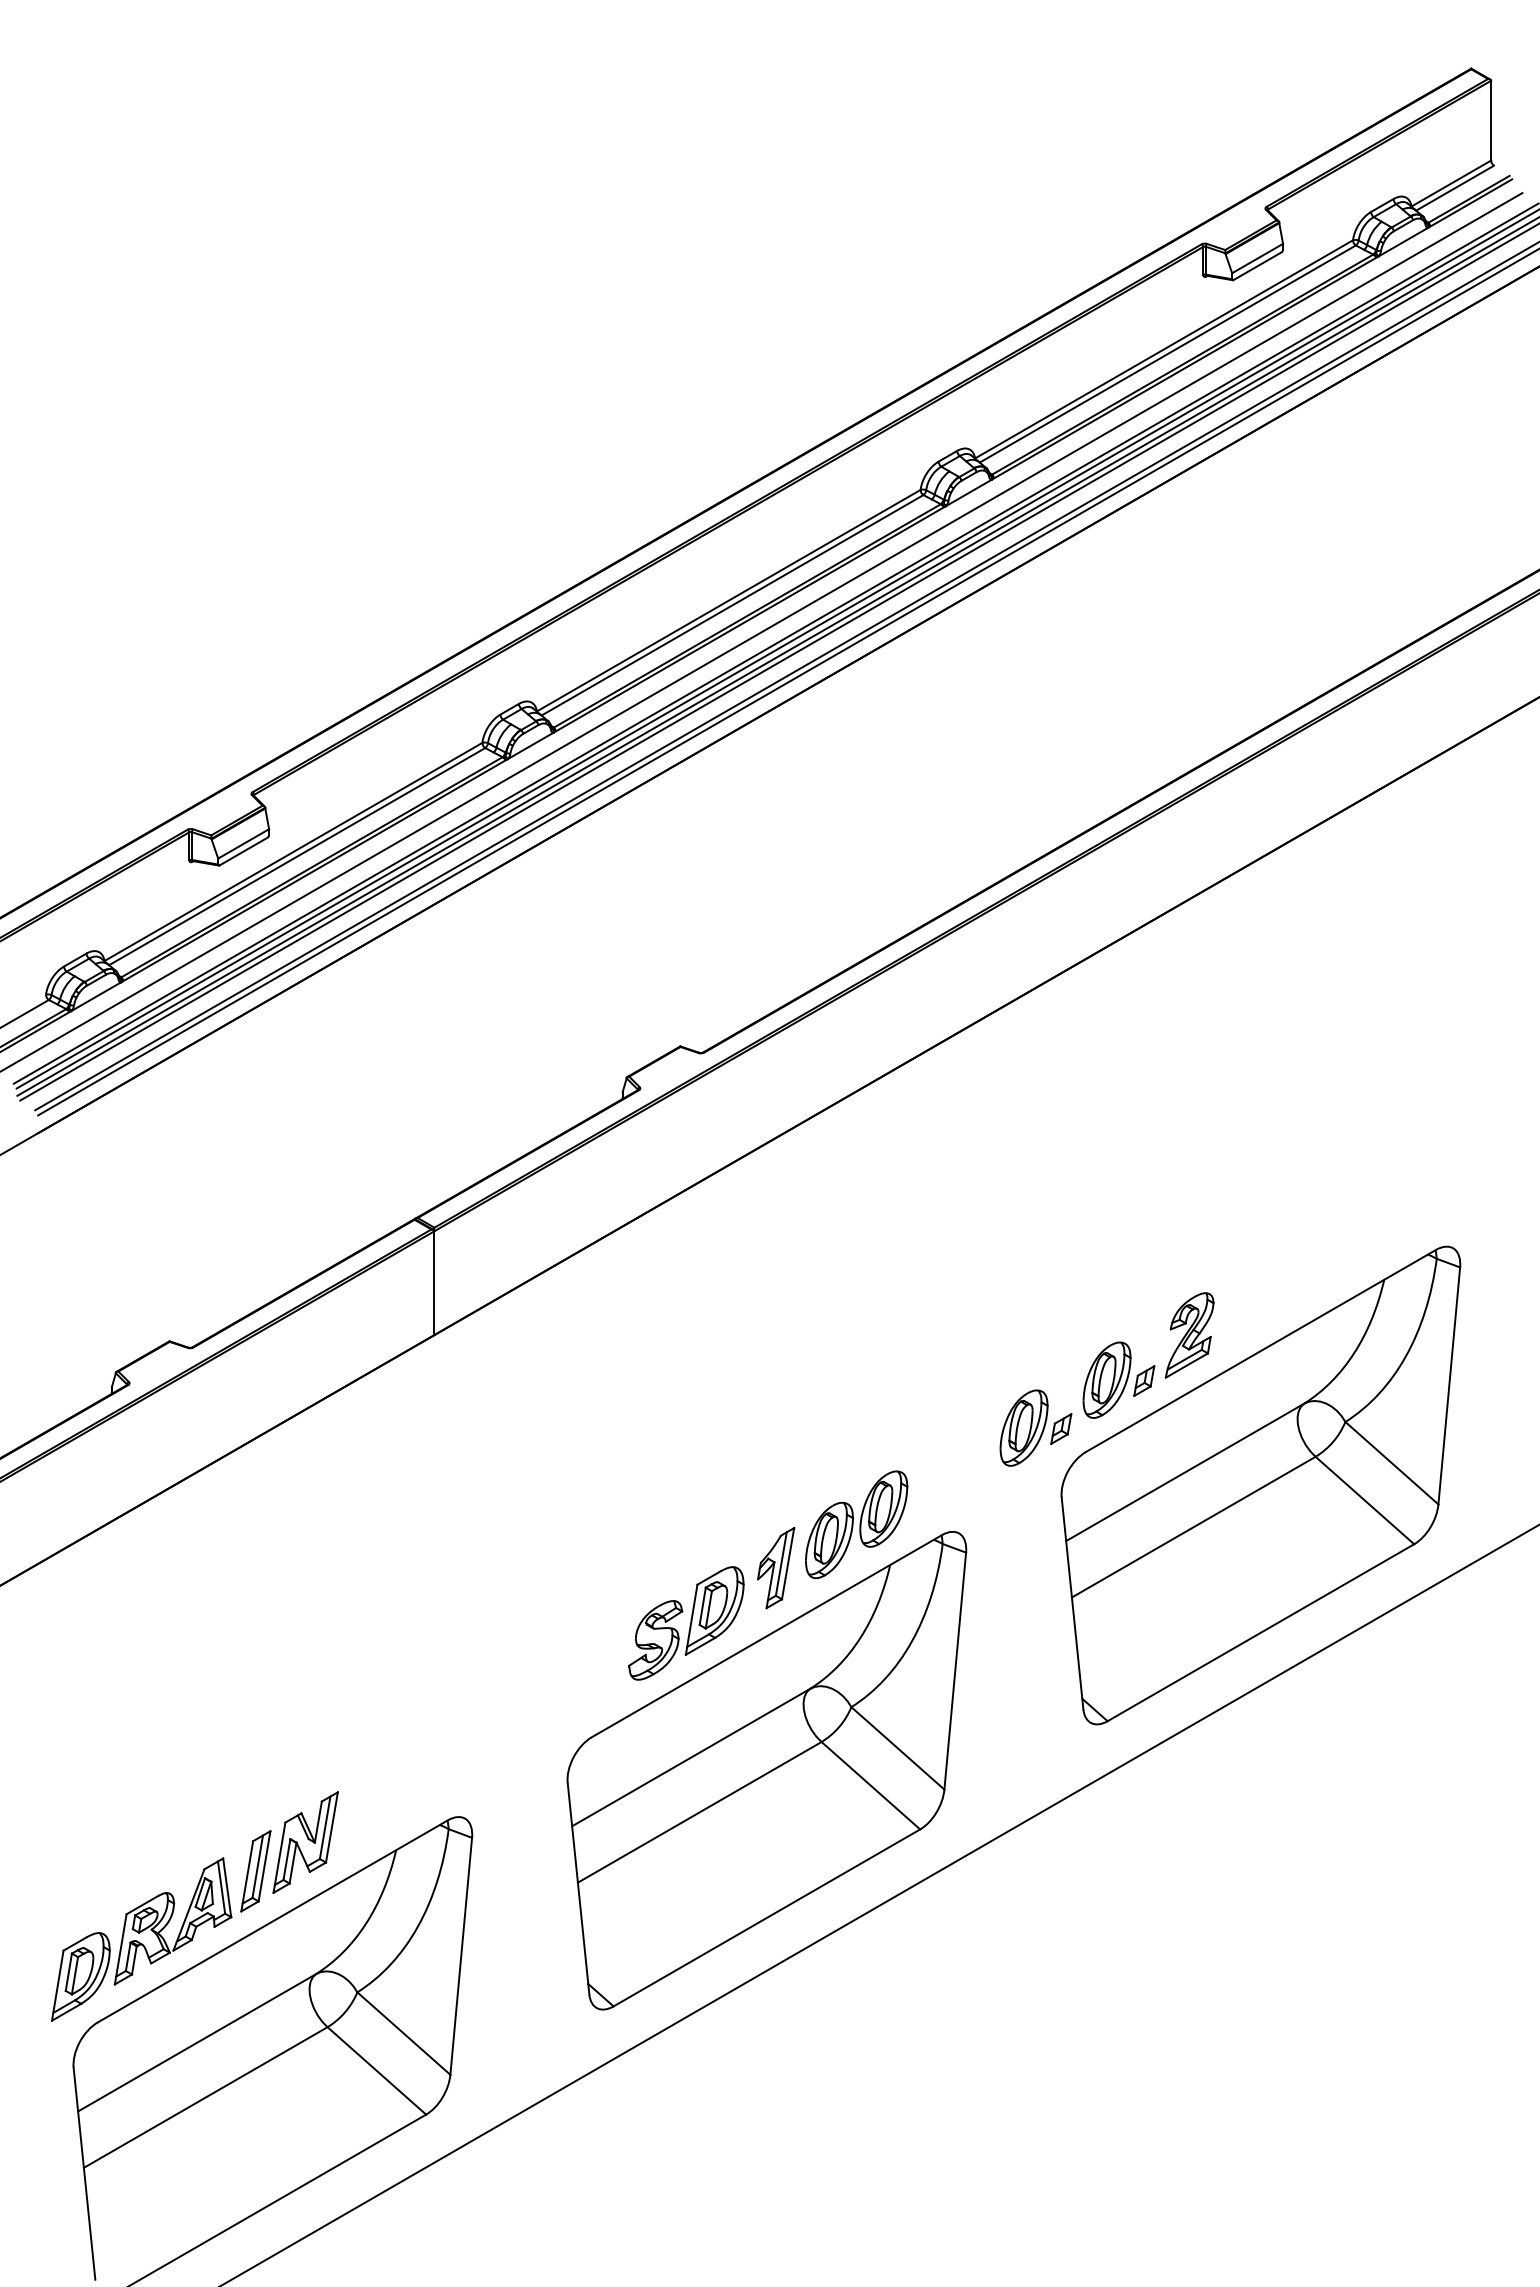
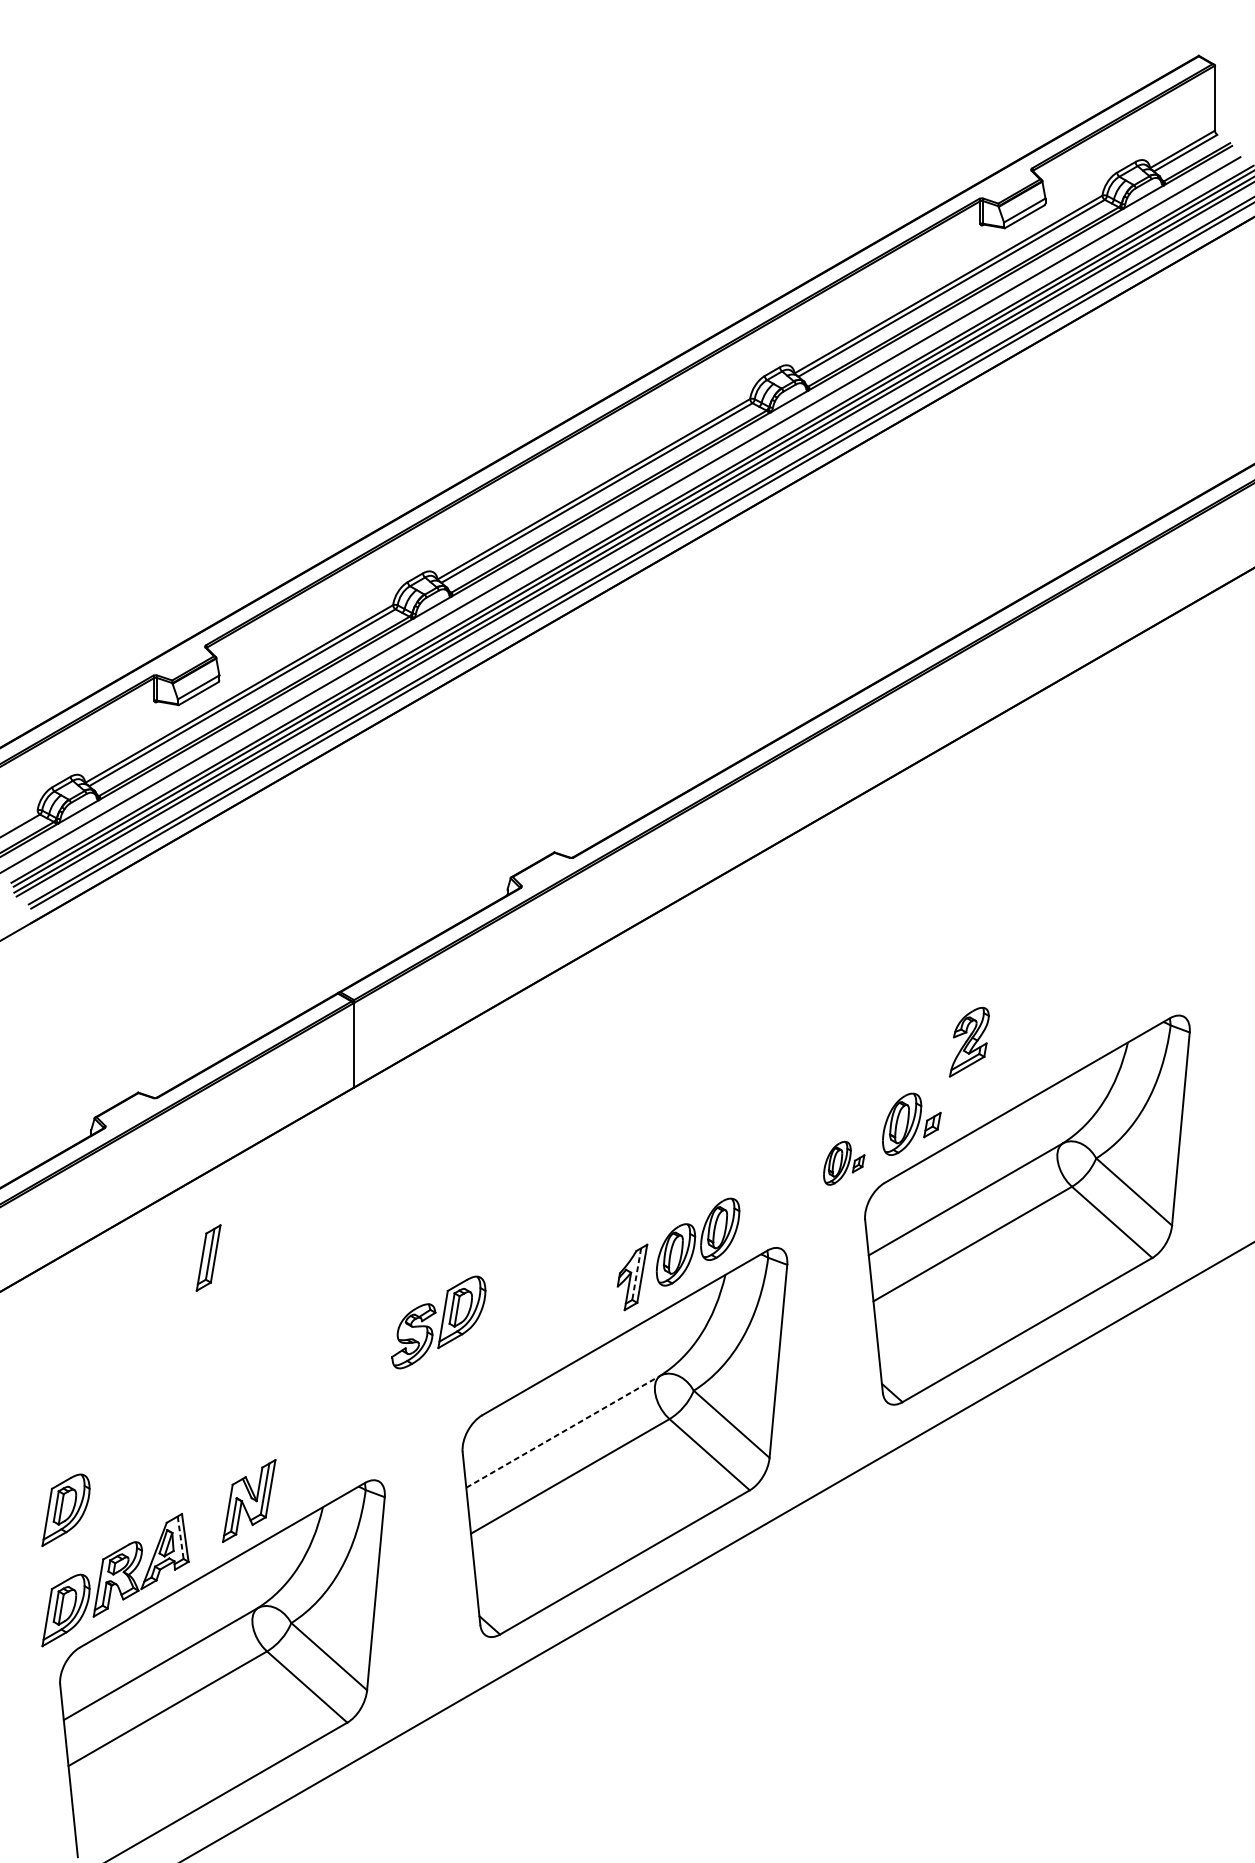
part: (1189, 1335) -> (969, 1042), moved
part: (1035, 1427) -> (843, 1162), size x0.7
line: (781, 1564) -> (636, 1274), solid -> dashed
part: (686, 1623) -> (438, 1322), moved
line: (691, 1757) -> (563, 1431), solid -> dashed
part: (80, 1853) -> (65, 1509), added
part: (255, 1871) -> (208, 1258), moved
line: (221, 1888) -> (180, 1538), solid -> dashed

